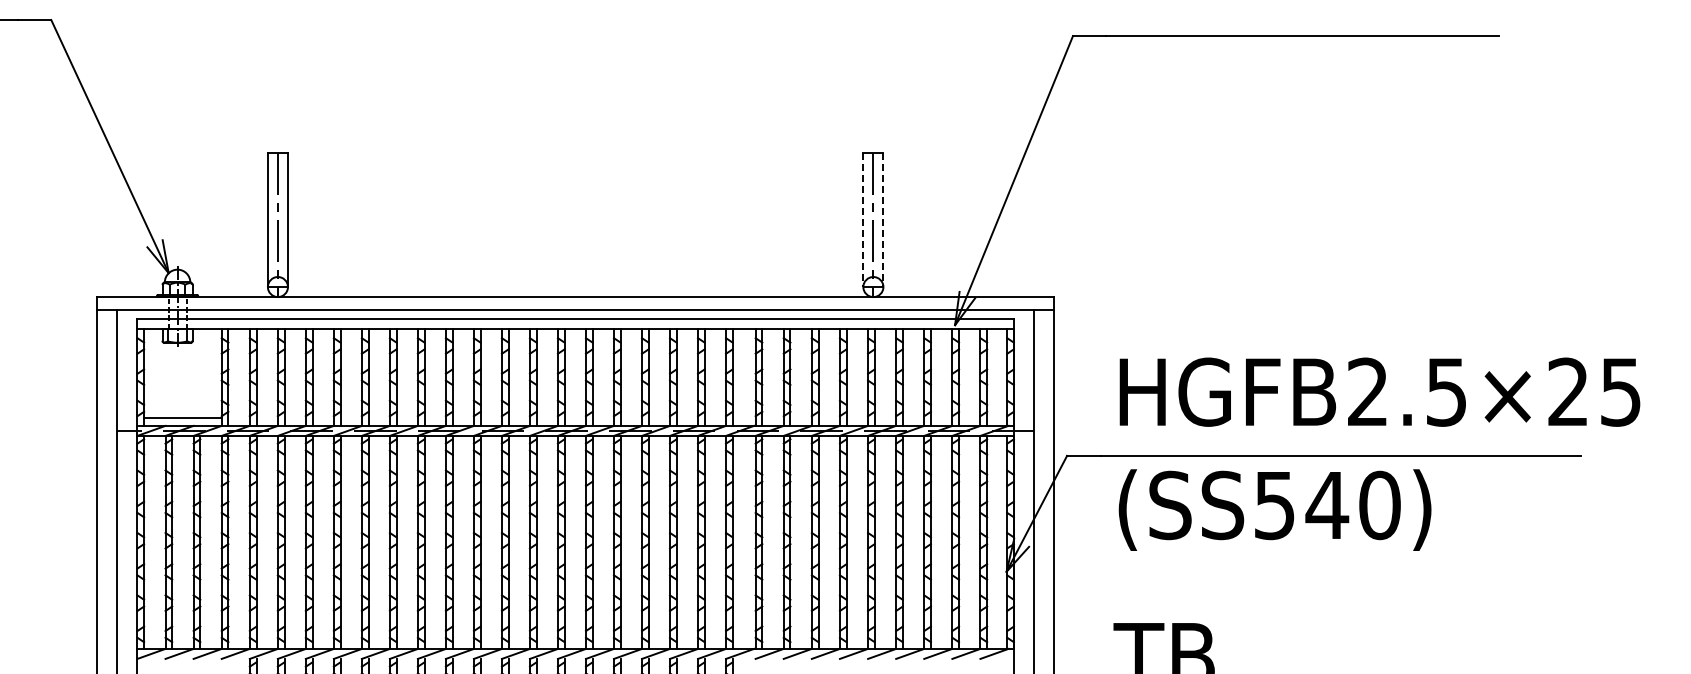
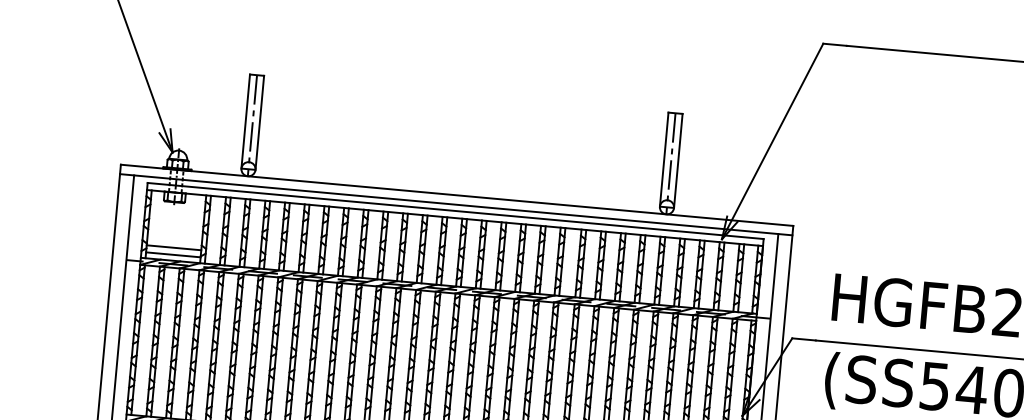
line: (863, 220) -> (664, 159), dashed -> solid
line: (883, 220) -> (678, 161), dashed -> solid
line: (182, 407) -> (173, 247), added

